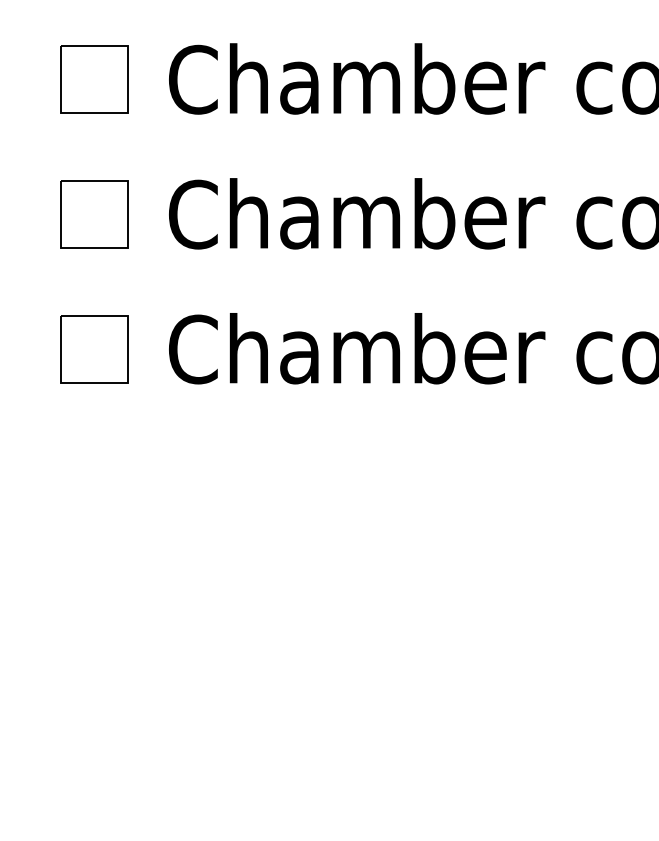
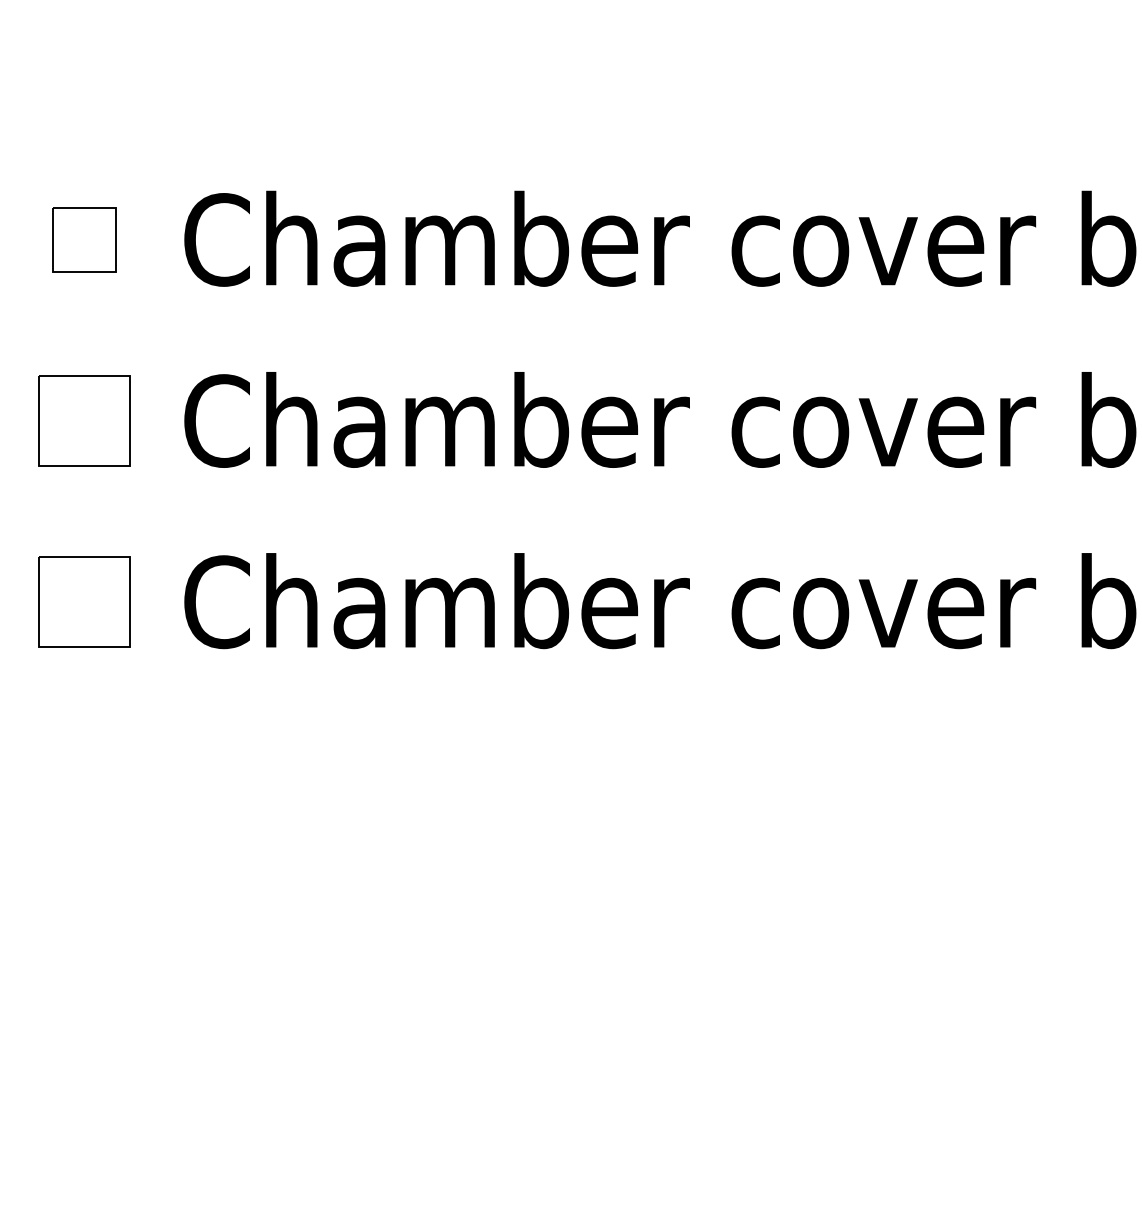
part: (94, 79) -> (84, 239), size x0.7

